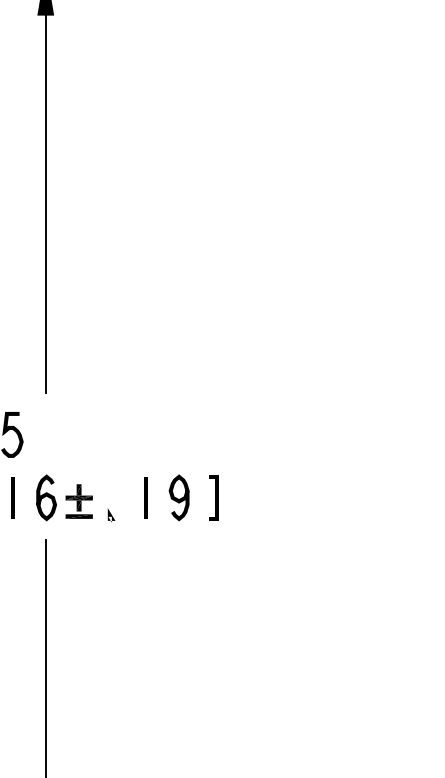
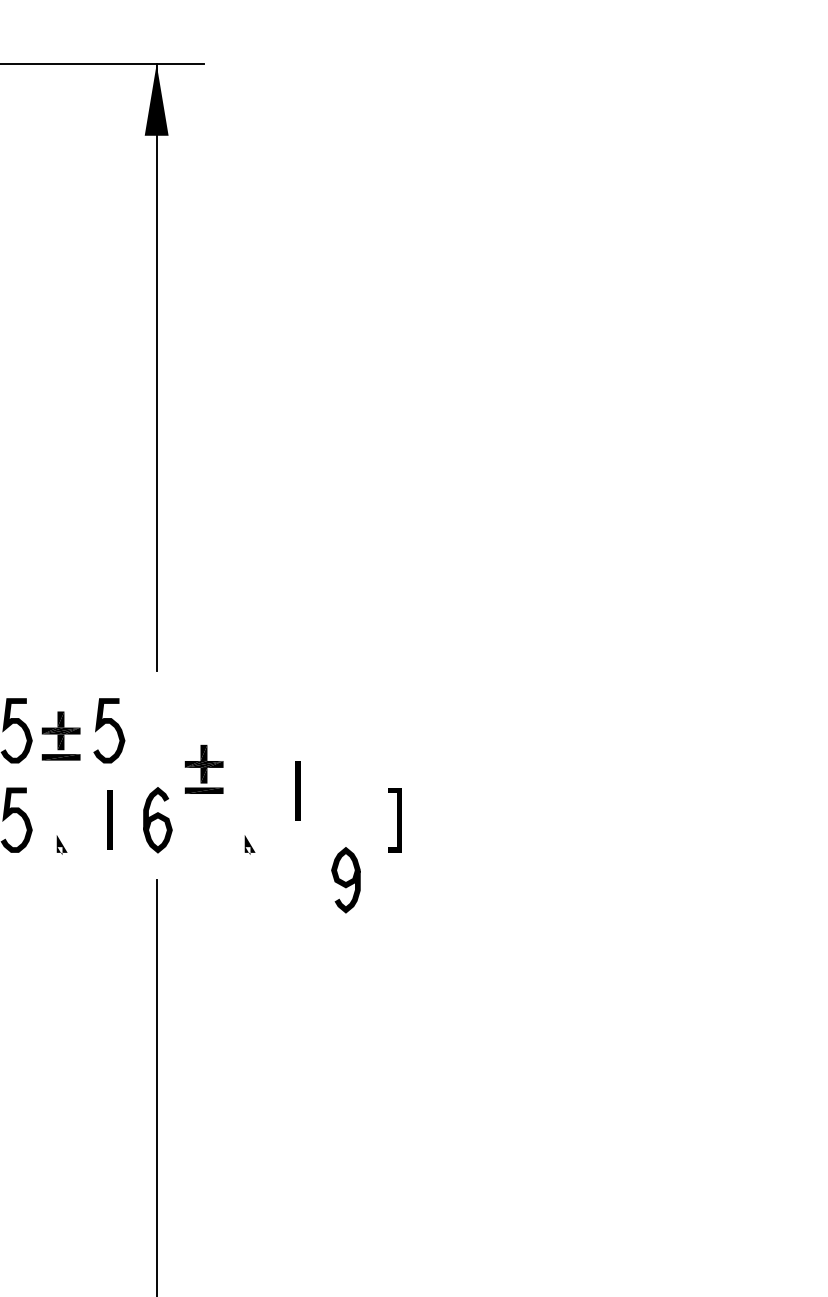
line: (144, 497) -> (297, 790), moved
curve: (178, 498) -> (345, 881), moved
part: (78, 500) -> (203, 768), moved

